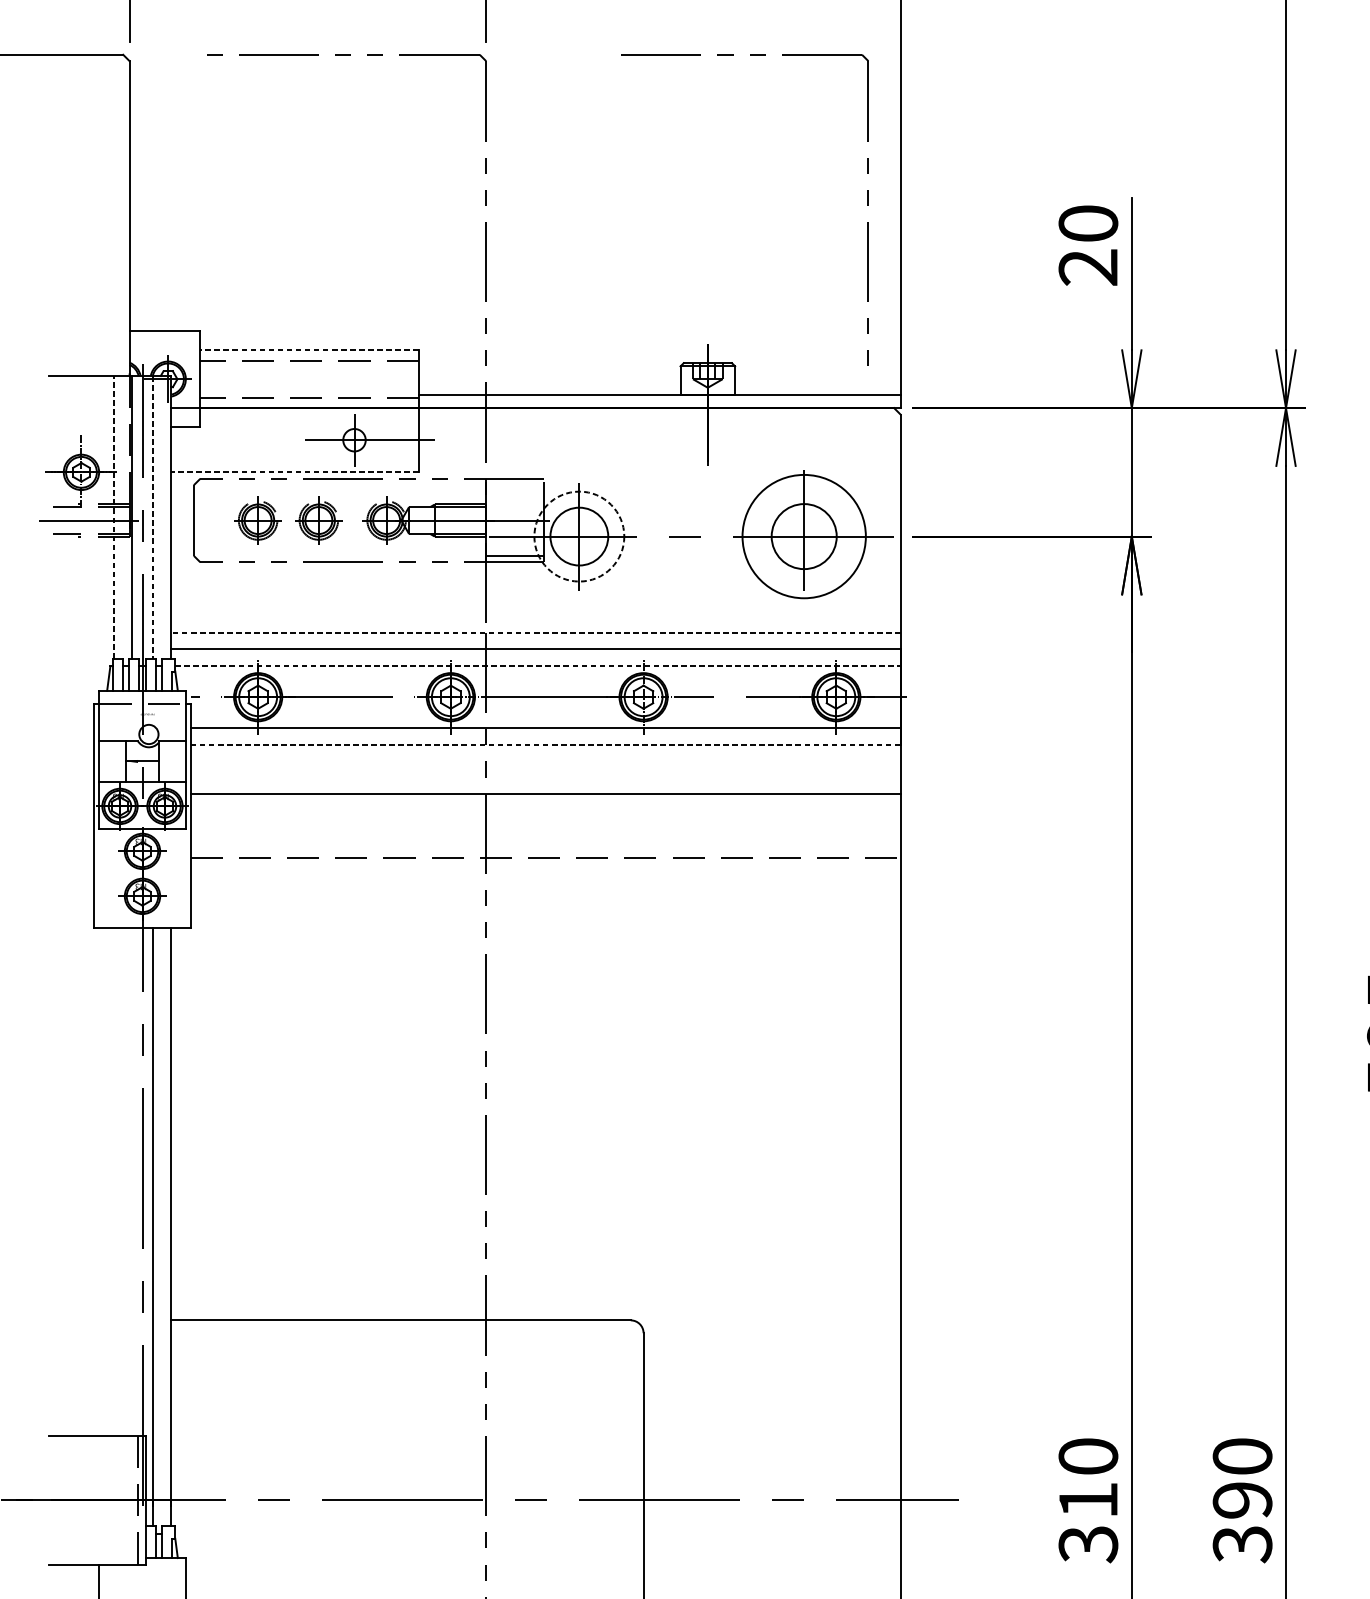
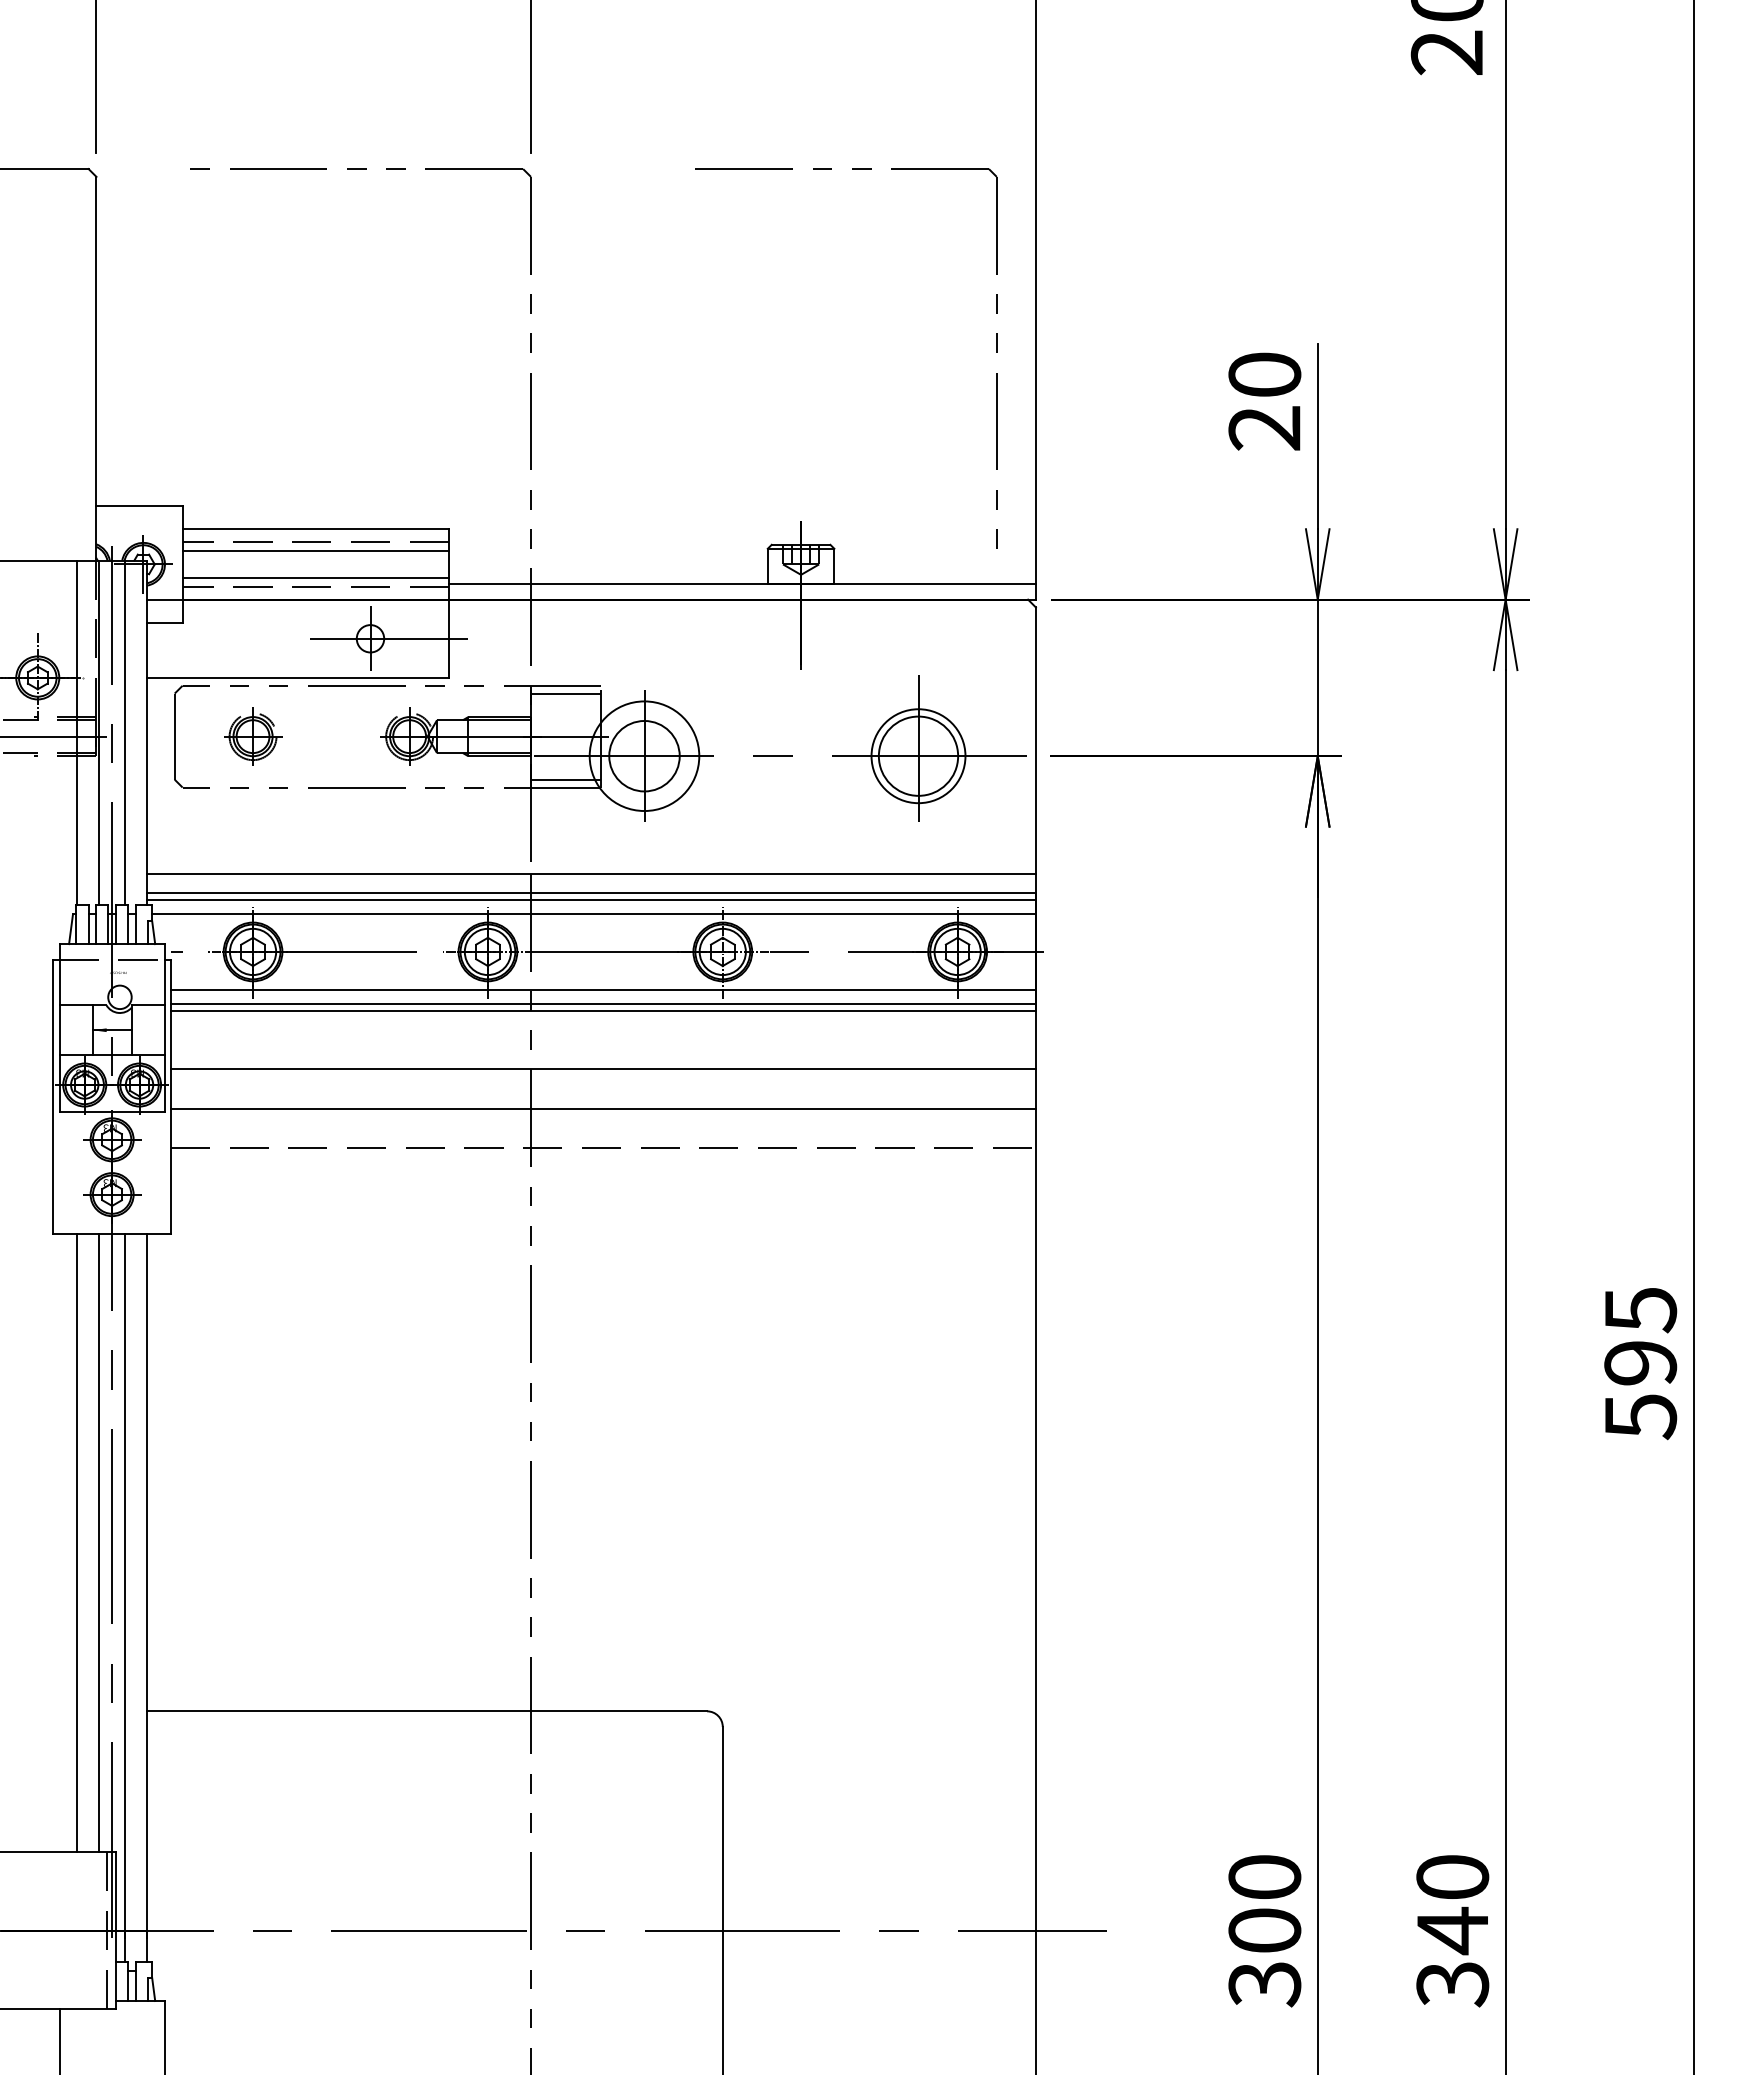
line: (309, 350) -> (315, 529), dashed -> solid
line: (309, 368) -> (315, 551), added
line: (309, 389) -> (315, 577), added
line: (295, 472) -> (298, 677), dashed -> solid
line: (514, 485) -> (565, 693), added
line: (113, 517) -> (76, 732), dashed -> solid
line: (153, 517) -> (125, 733), dashed -> solid
part: (319, 520) -> (327, 736), removed
circle: (579, 536) -> (644, 756), dashed -> solid
circle: (804, 536) -> (918, 756), size x0.62
line: (535, 632) -> (591, 873), dashed -> solid
line: (535, 654) -> (591, 899), added
line: (538, 666) -> (594, 914), dashed -> solid
line: (544, 740) -> (602, 1004), added
line: (545, 745) -> (603, 1010), dashed -> solid
line: (544, 825) -> (602, 1108), added
line: (113, 1181) -> (76, 1542), added
line: (131, 1181) -> (98, 1542), added
text: (1088, 1500) -> (1264, 1930), 310 -> 300
text: (1242, 1500) -> (1452, 1930), 390 -> 340

